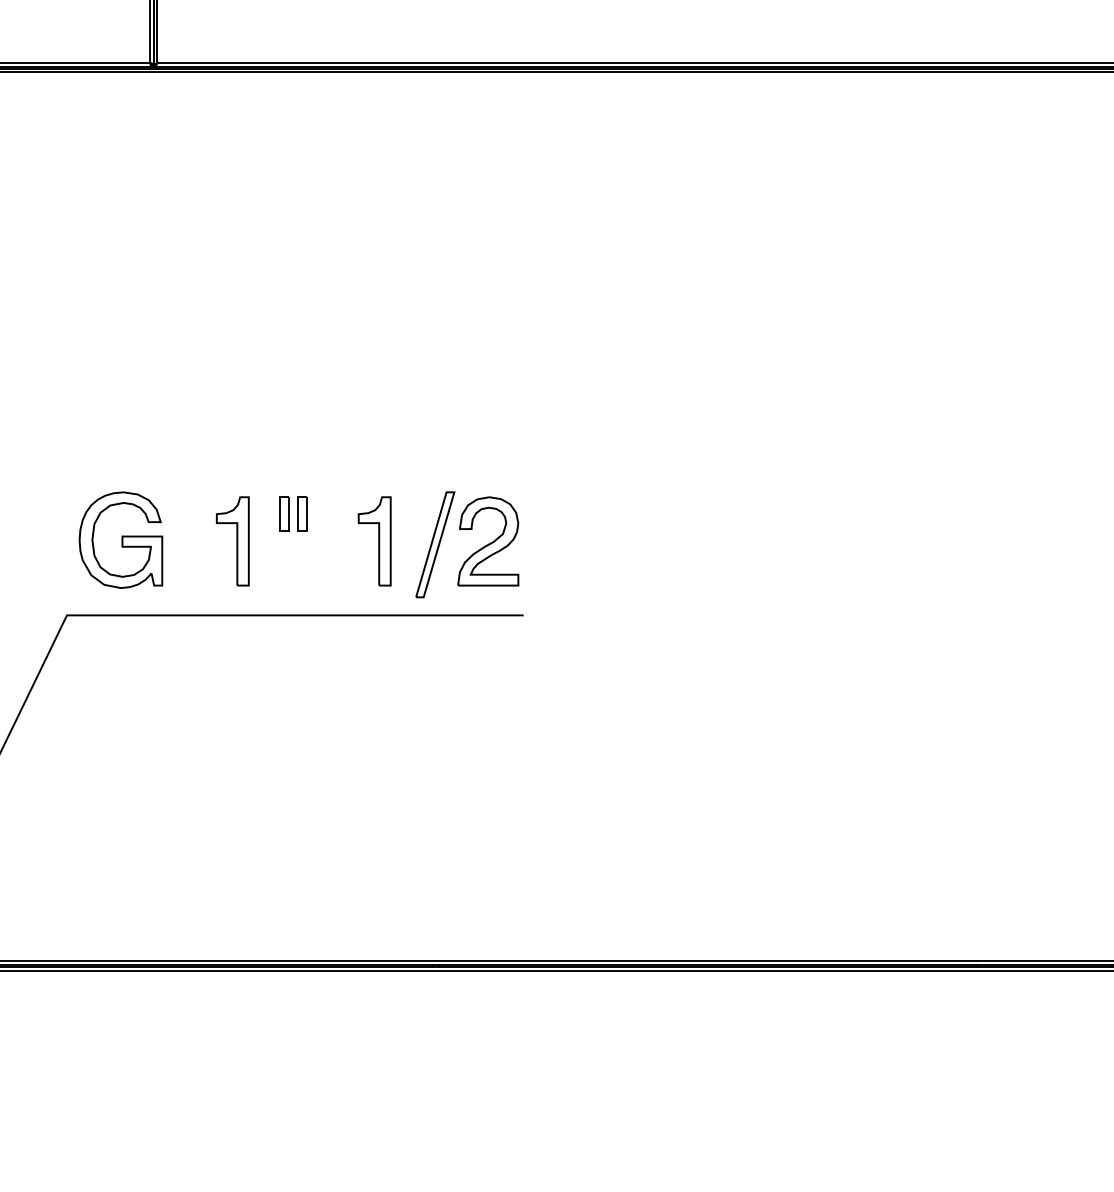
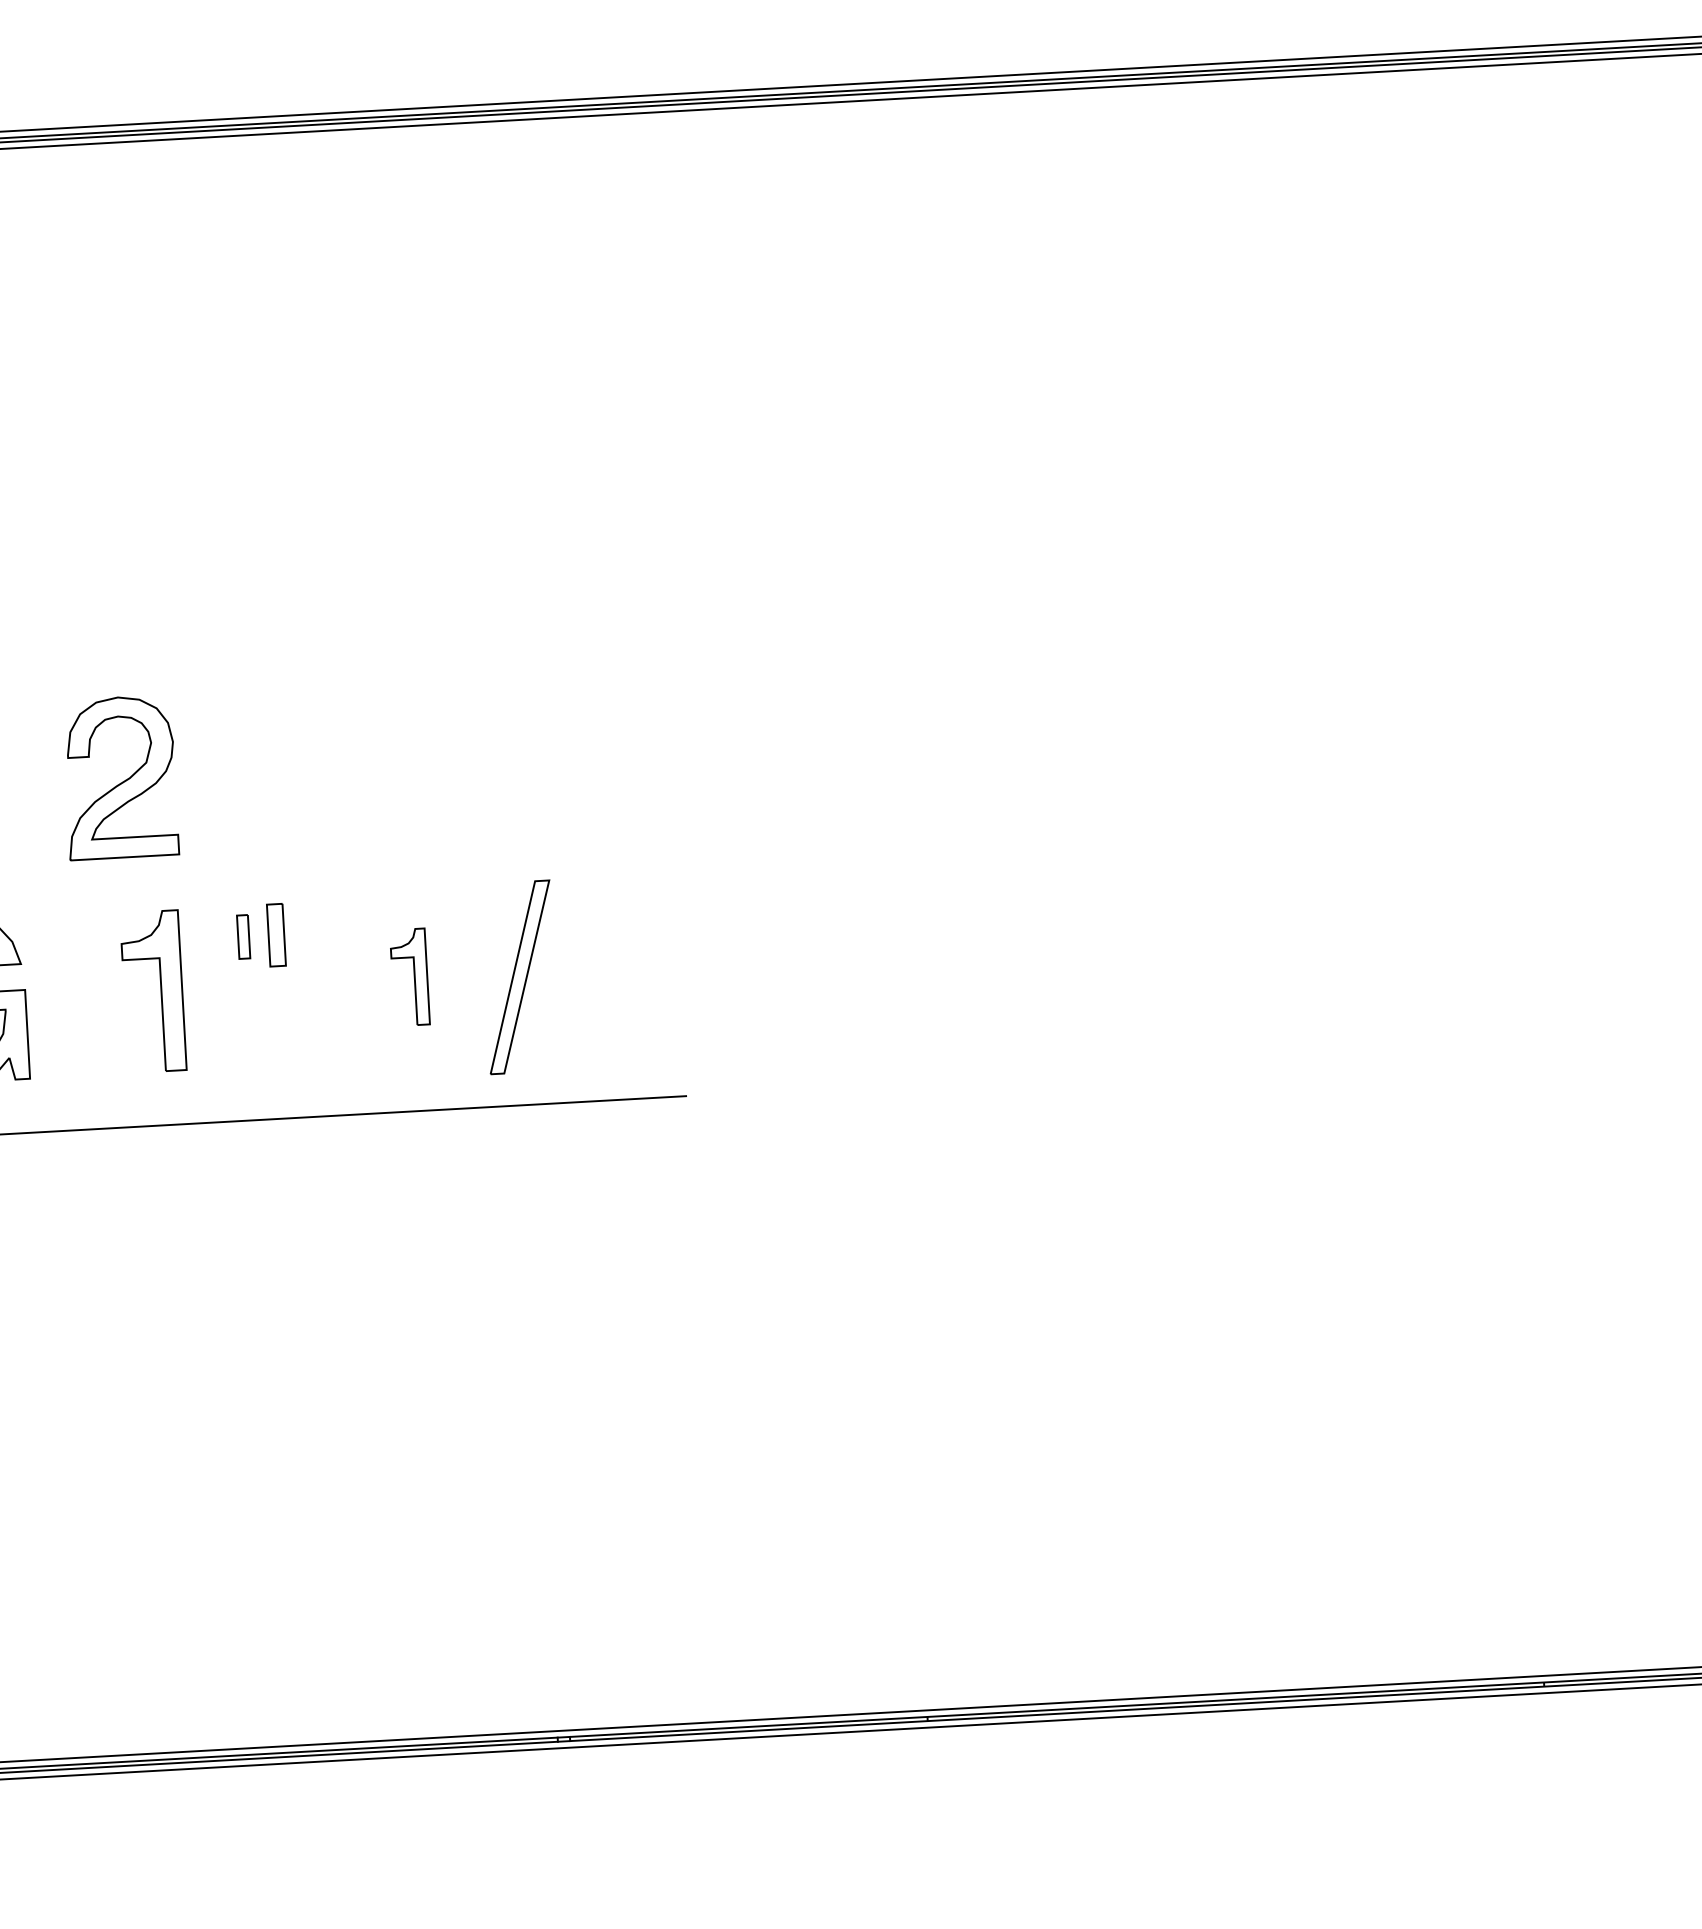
part: (284, 513) -> (243, 935), size x0.7
part: (374, 541) -> (409, 977), size x0.6
part: (488, 541) -> (120, 777), moved

